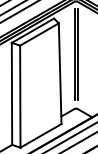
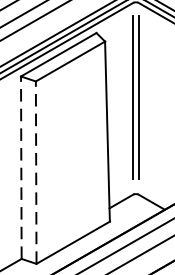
line: (12, 93) -> (22, 167), solid -> dashed
line: (20, 96) -> (36, 172), solid -> dashed

